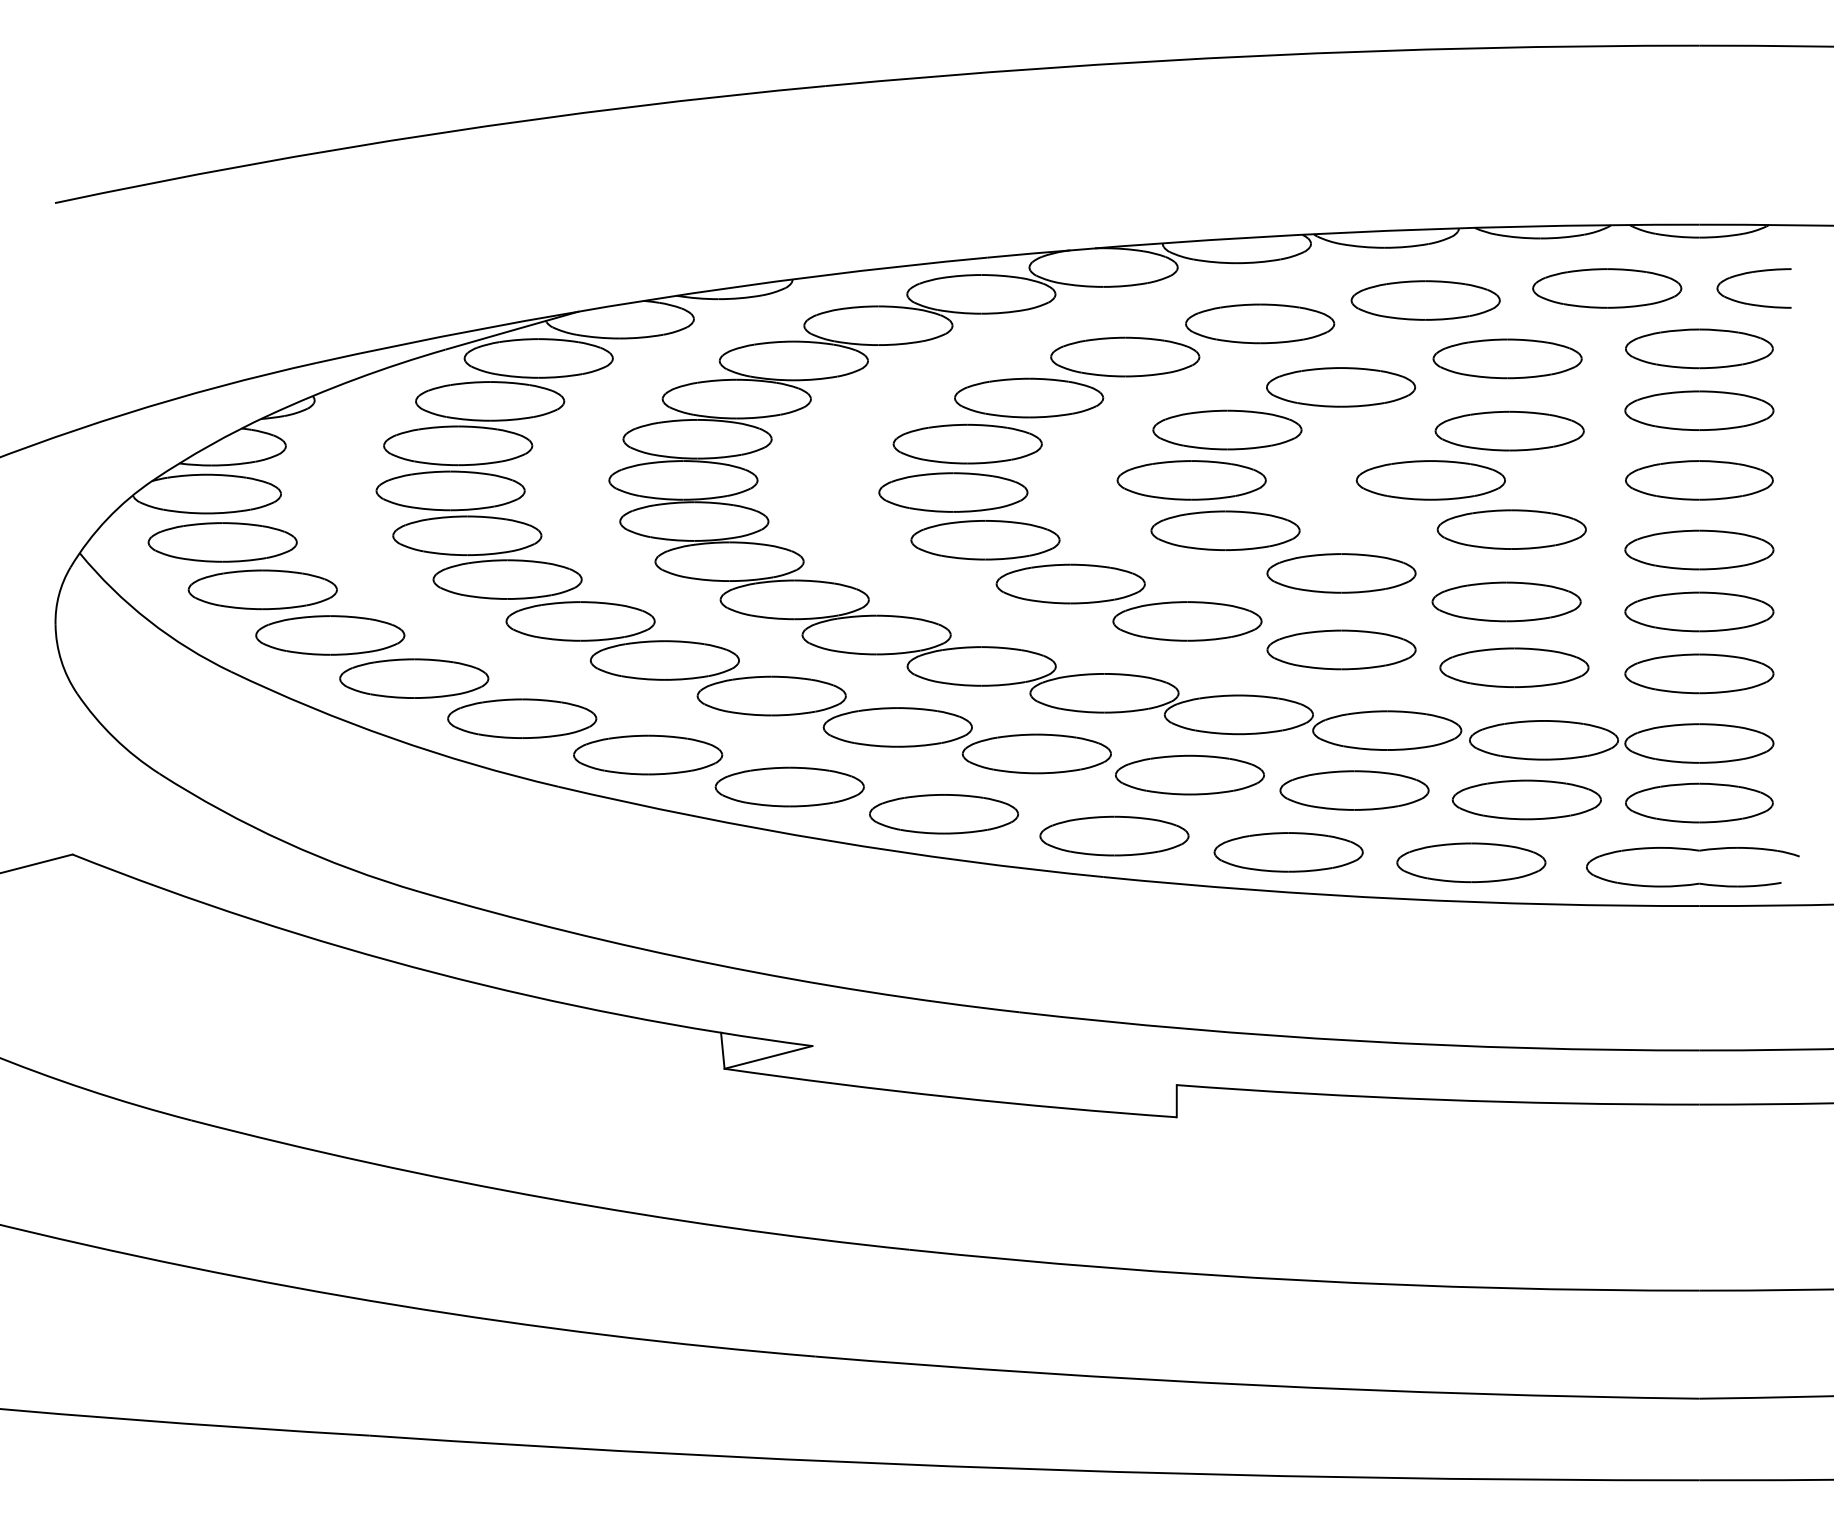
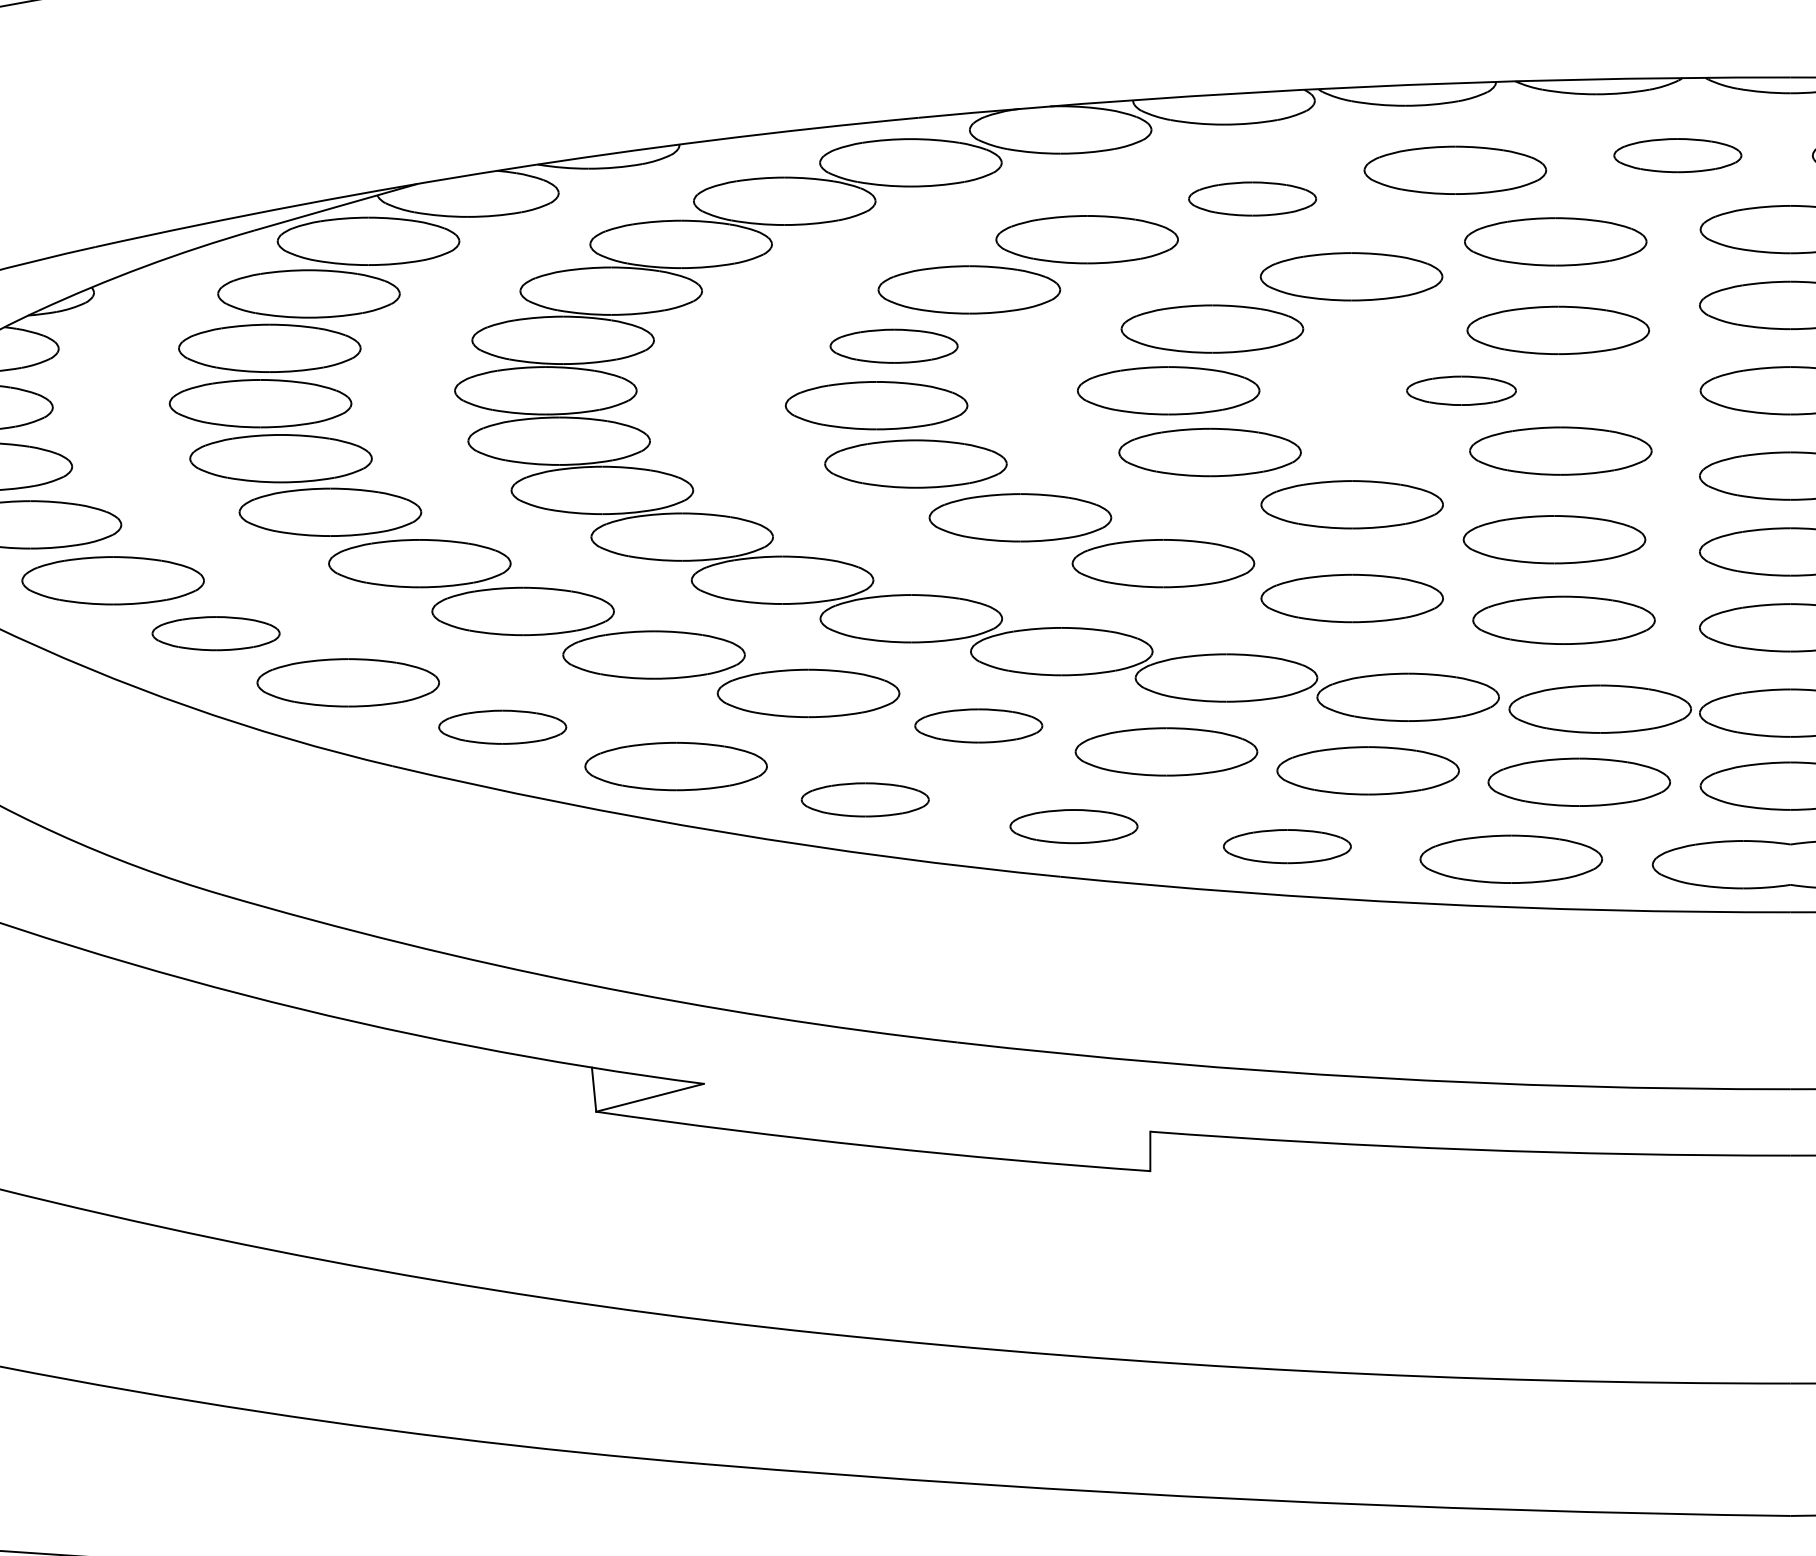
part: (1607, 288) -> (1678, 155), size x0.7
part: (1260, 323) -> (1252, 198), size x0.7
part: (967, 443) -> (893, 345), size x0.7
part: (1430, 480) -> (1461, 390), size x0.6
part: (414, 678) -> (216, 633), size x0.7
part: (1036, 753) -> (978, 725), size x0.7
part: (648, 754) -> (503, 726), size x0.7
part: (944, 814) -> (865, 800), size x0.7
part: (1114, 835) -> (1074, 825), size x0.7
part: (1288, 852) -> (1287, 846), size x0.7

